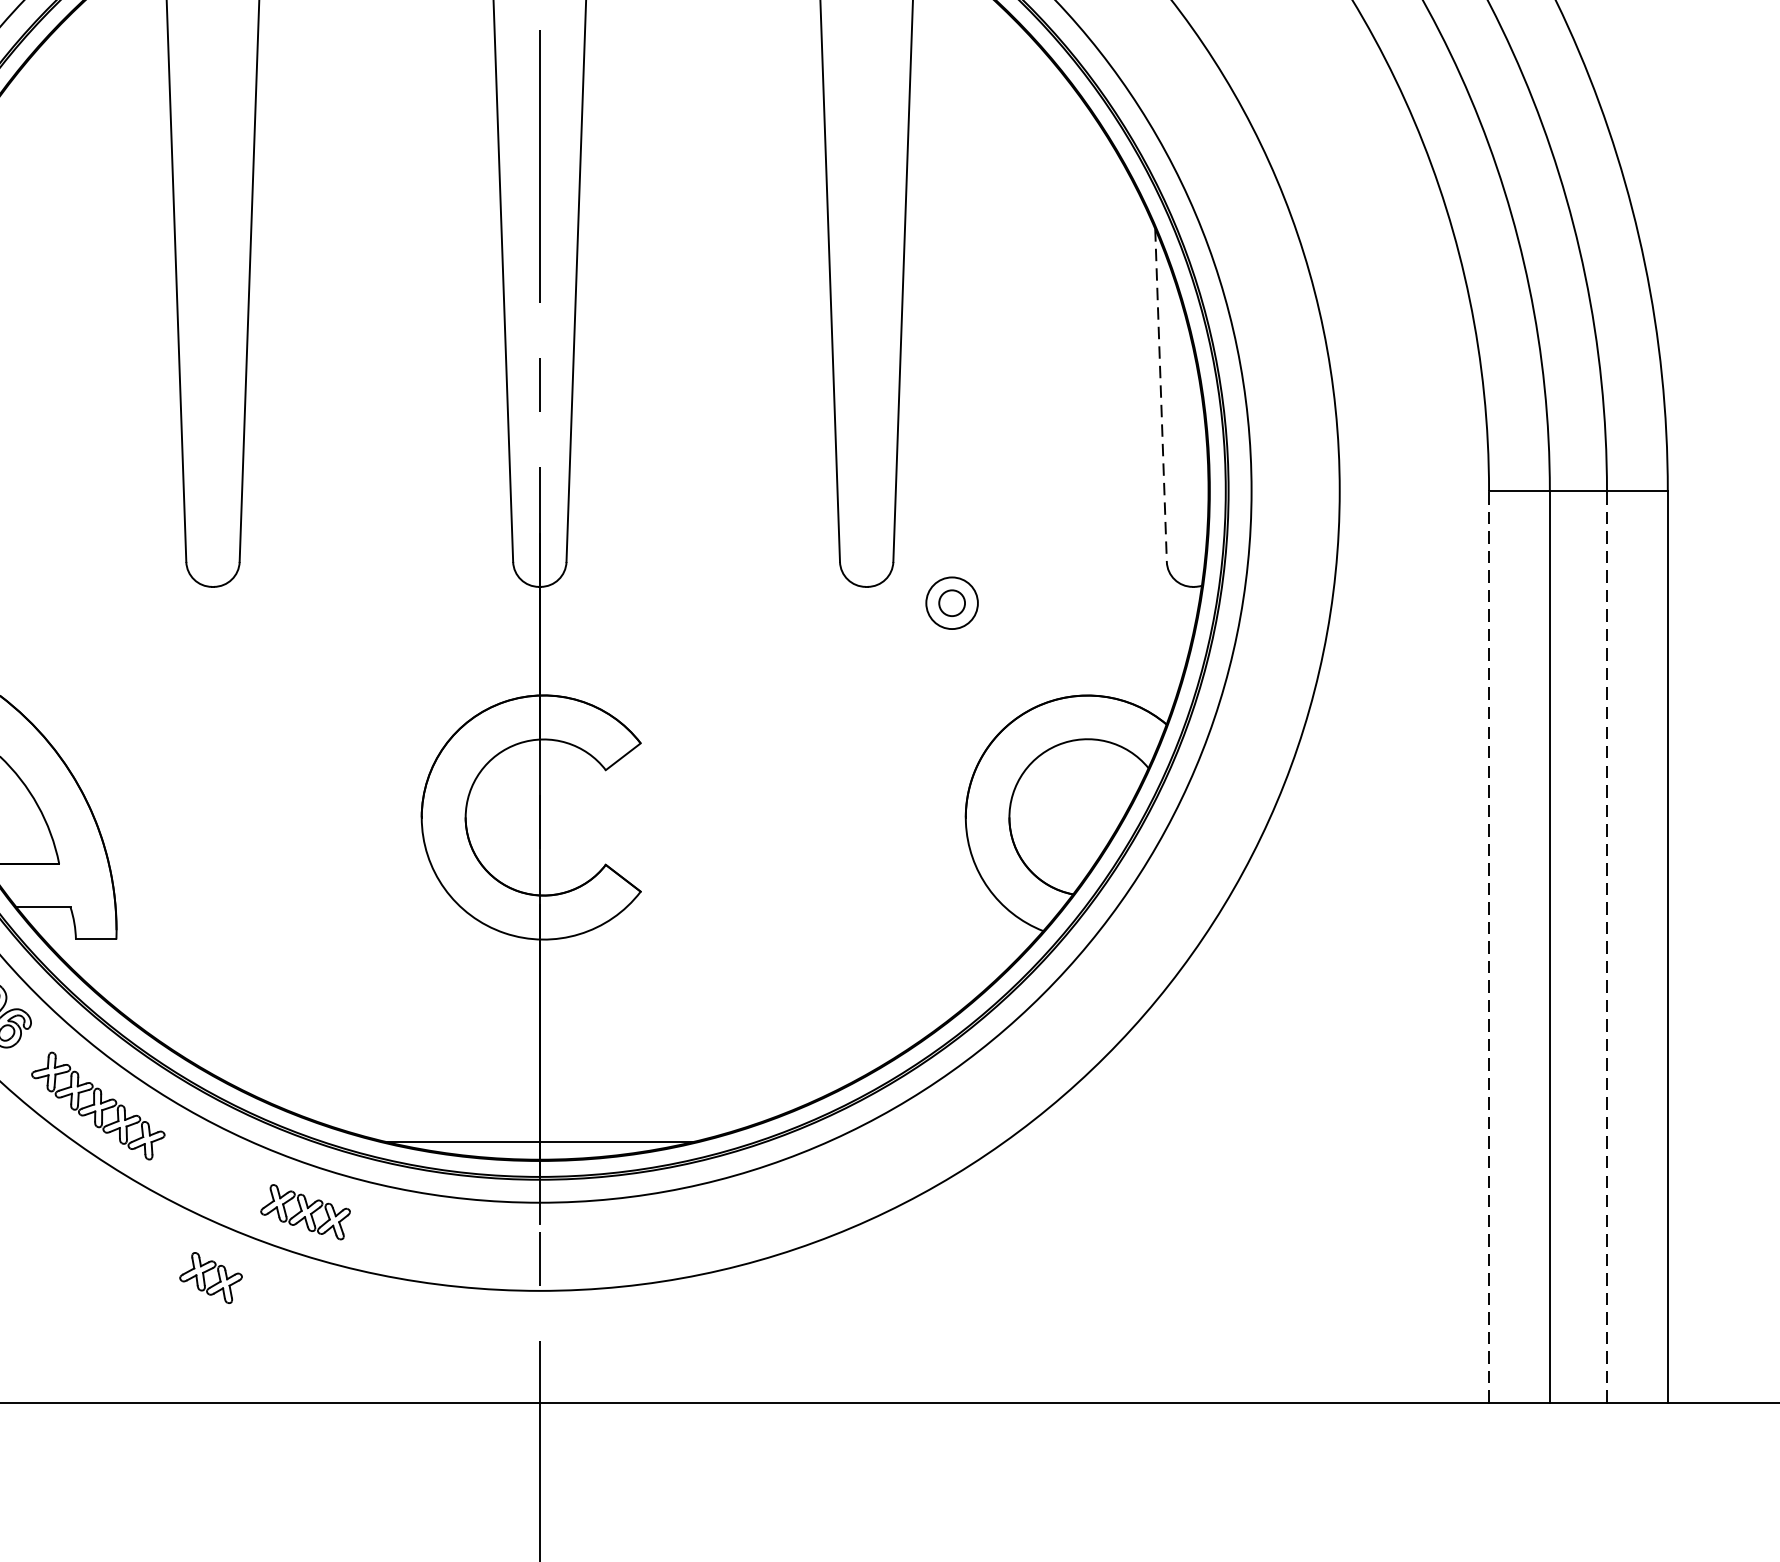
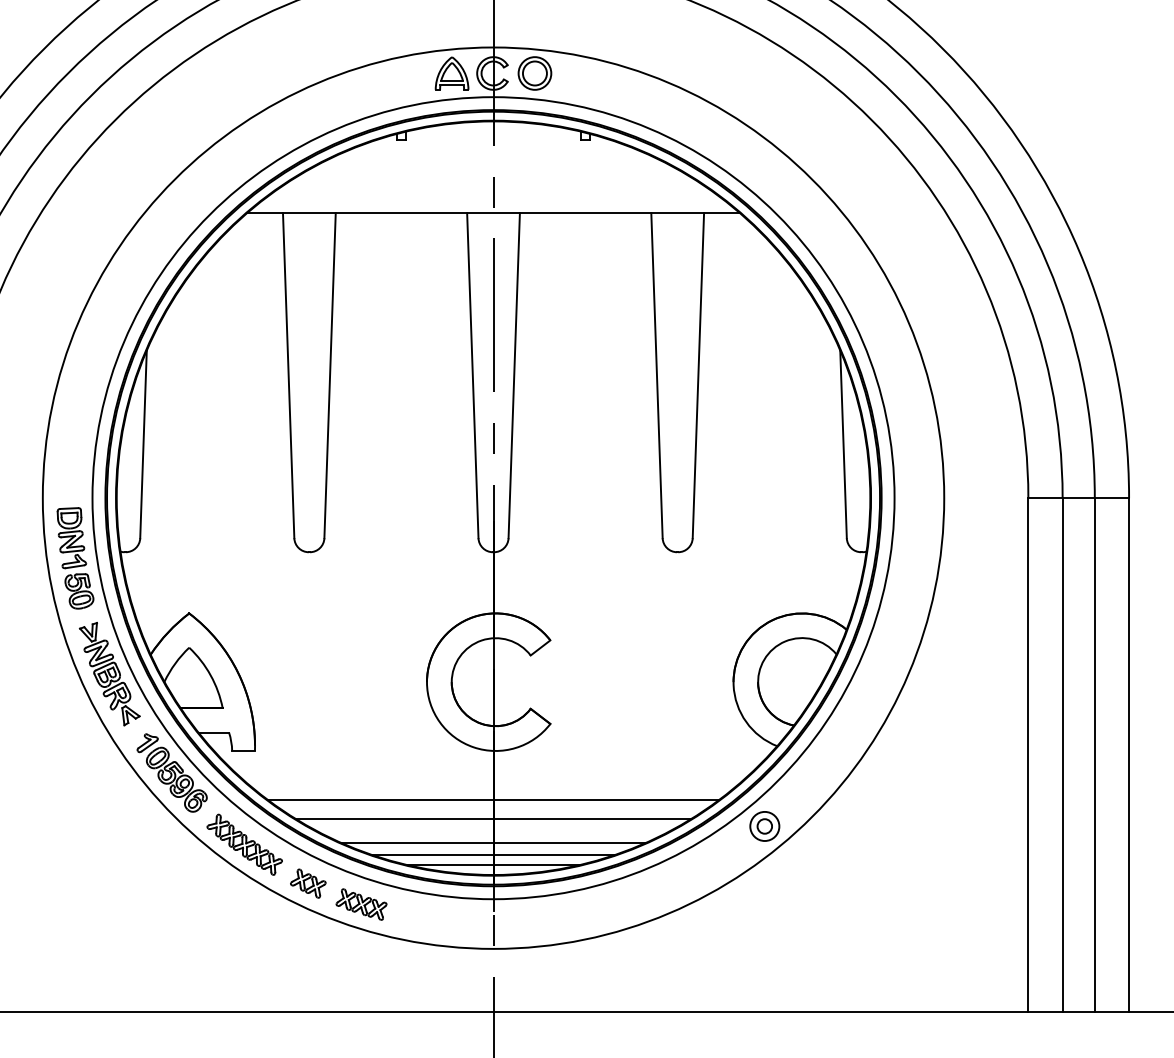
line: (1160, 395) -> (843, 444), dashed -> solid
part: (951, 603) -> (764, 826), moved
line: (1489, 947) -> (1028, 755), dashed -> solid
line: (1606, 947) -> (1094, 755), dashed -> solid
line: (539, 1027) -> (493, 800), added
line: (539, 1059) -> (493, 818), added
line: (539, 1103) -> (493, 843), added
line: (539, 1123) -> (493, 854), added
part: (211, 1277) -> (308, 883), moved

